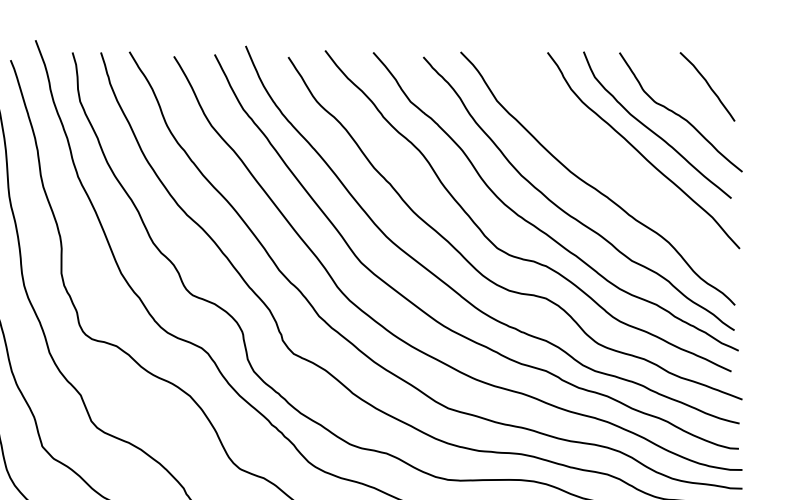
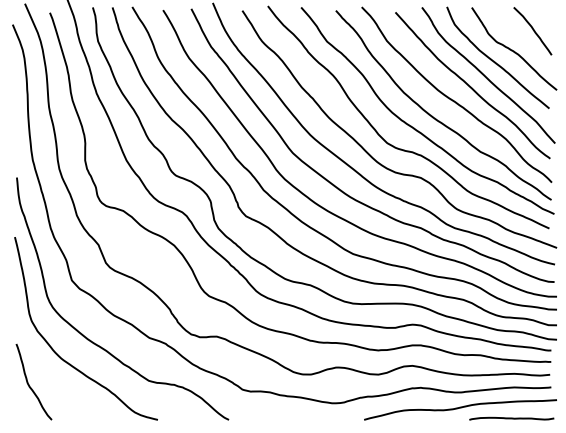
curve: (619, 166) -> (471, 86), added

